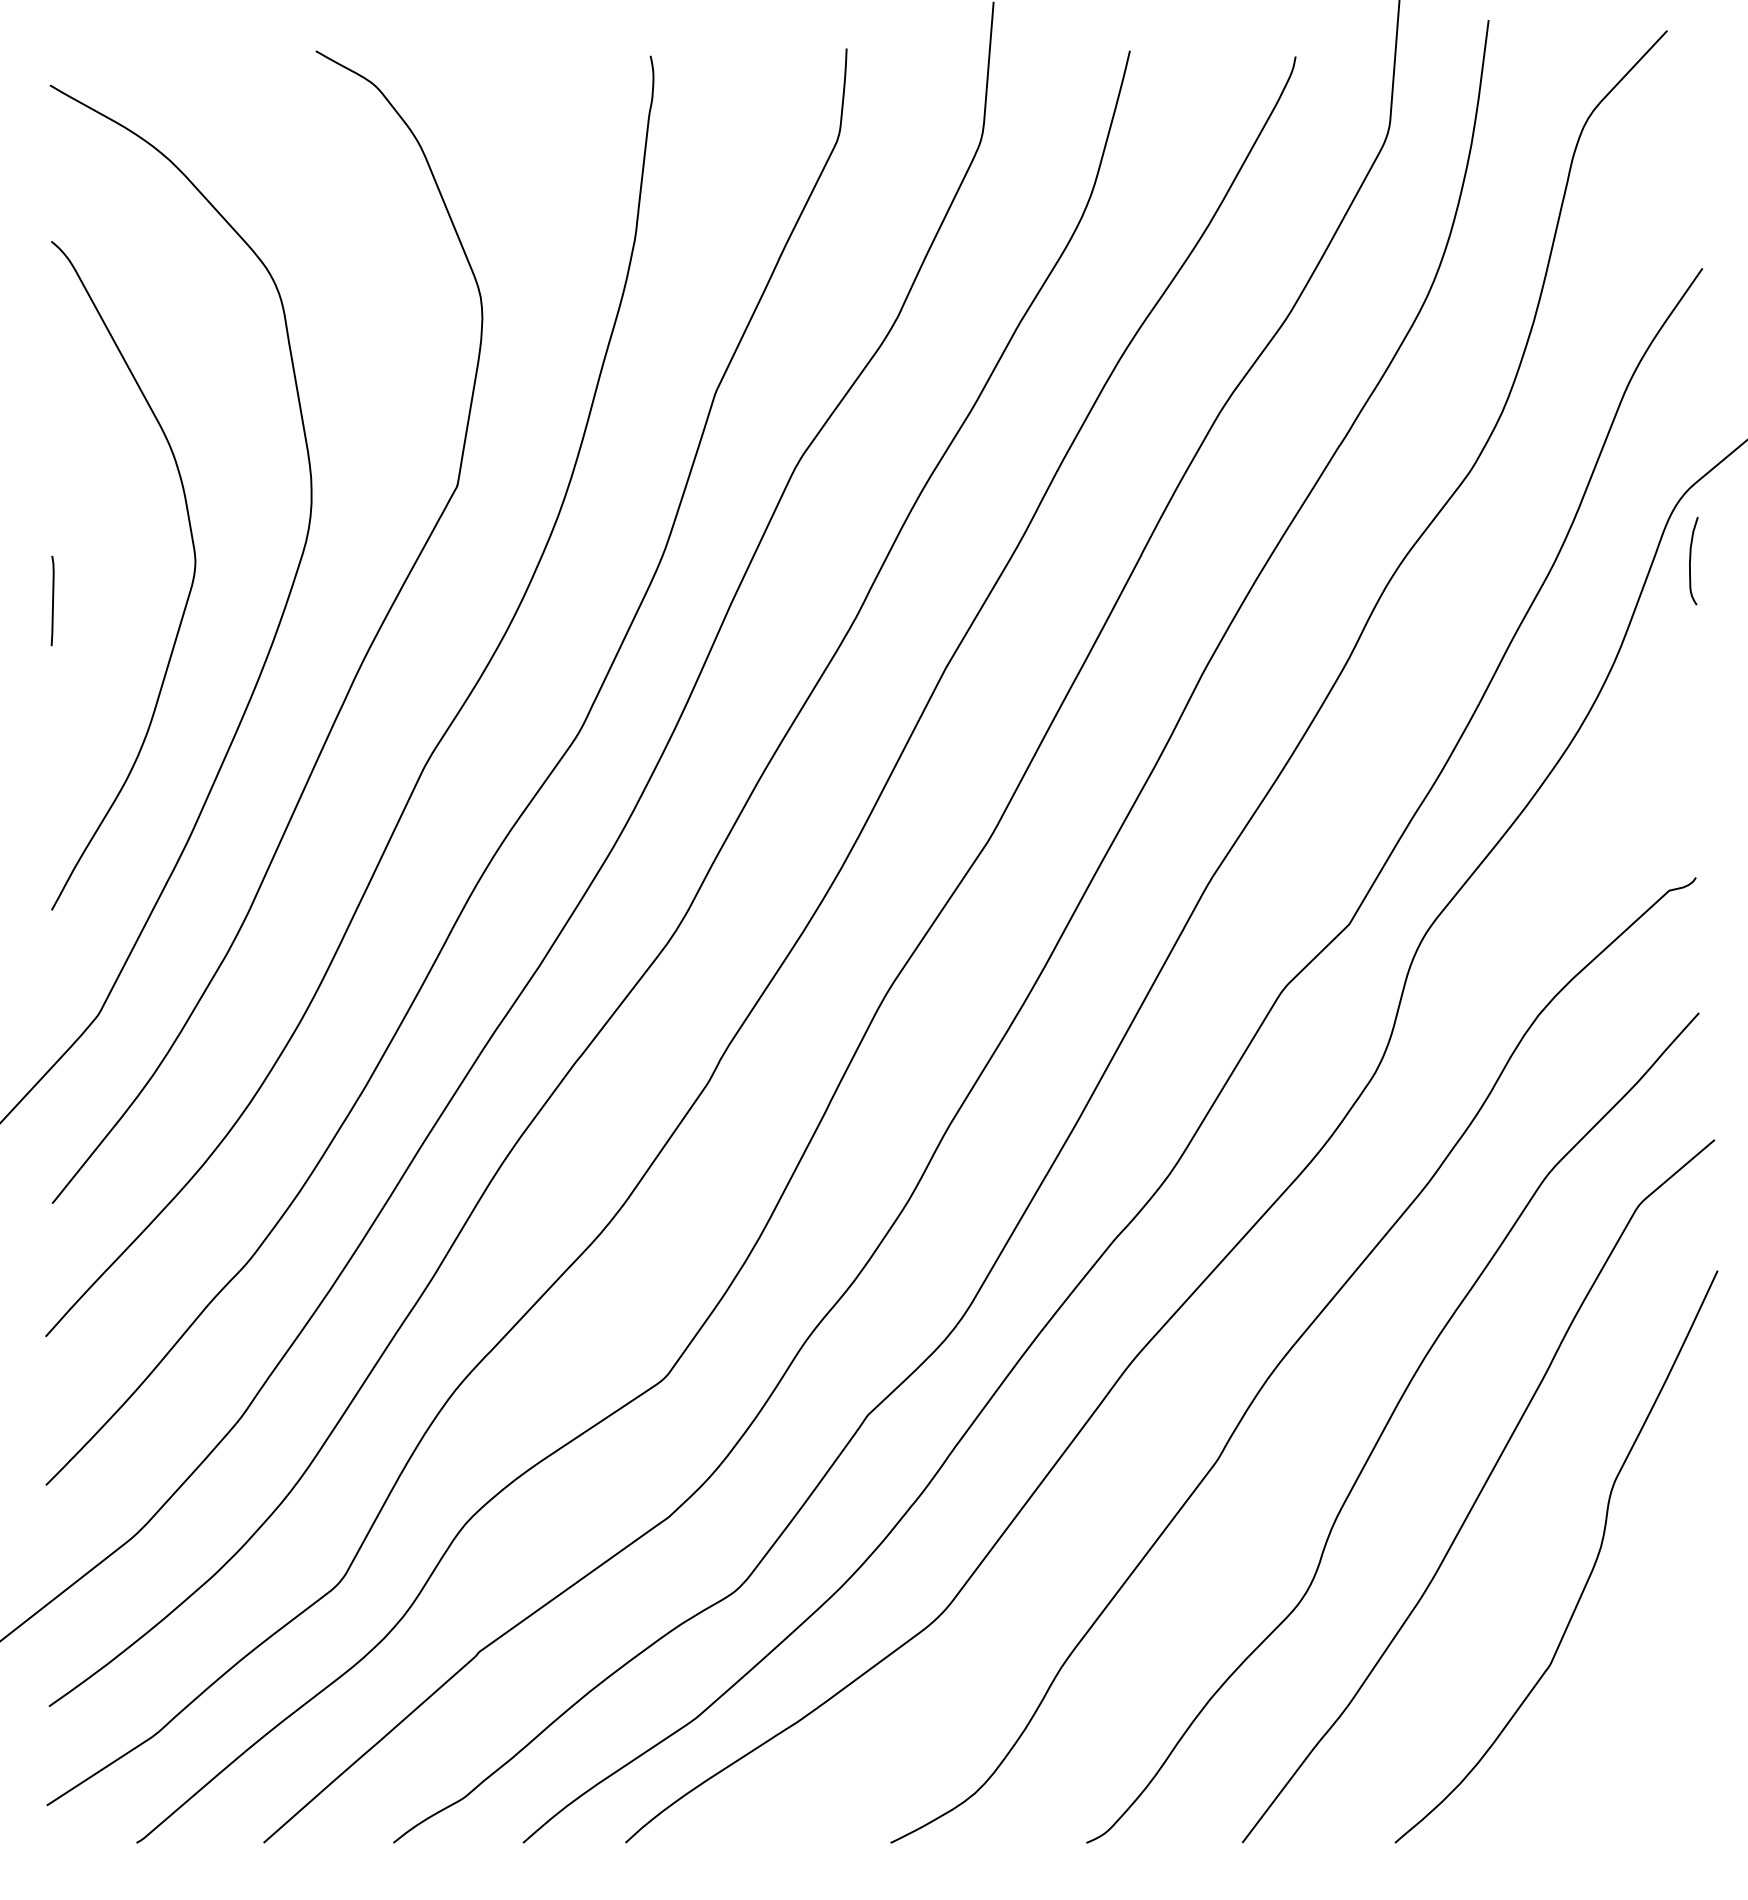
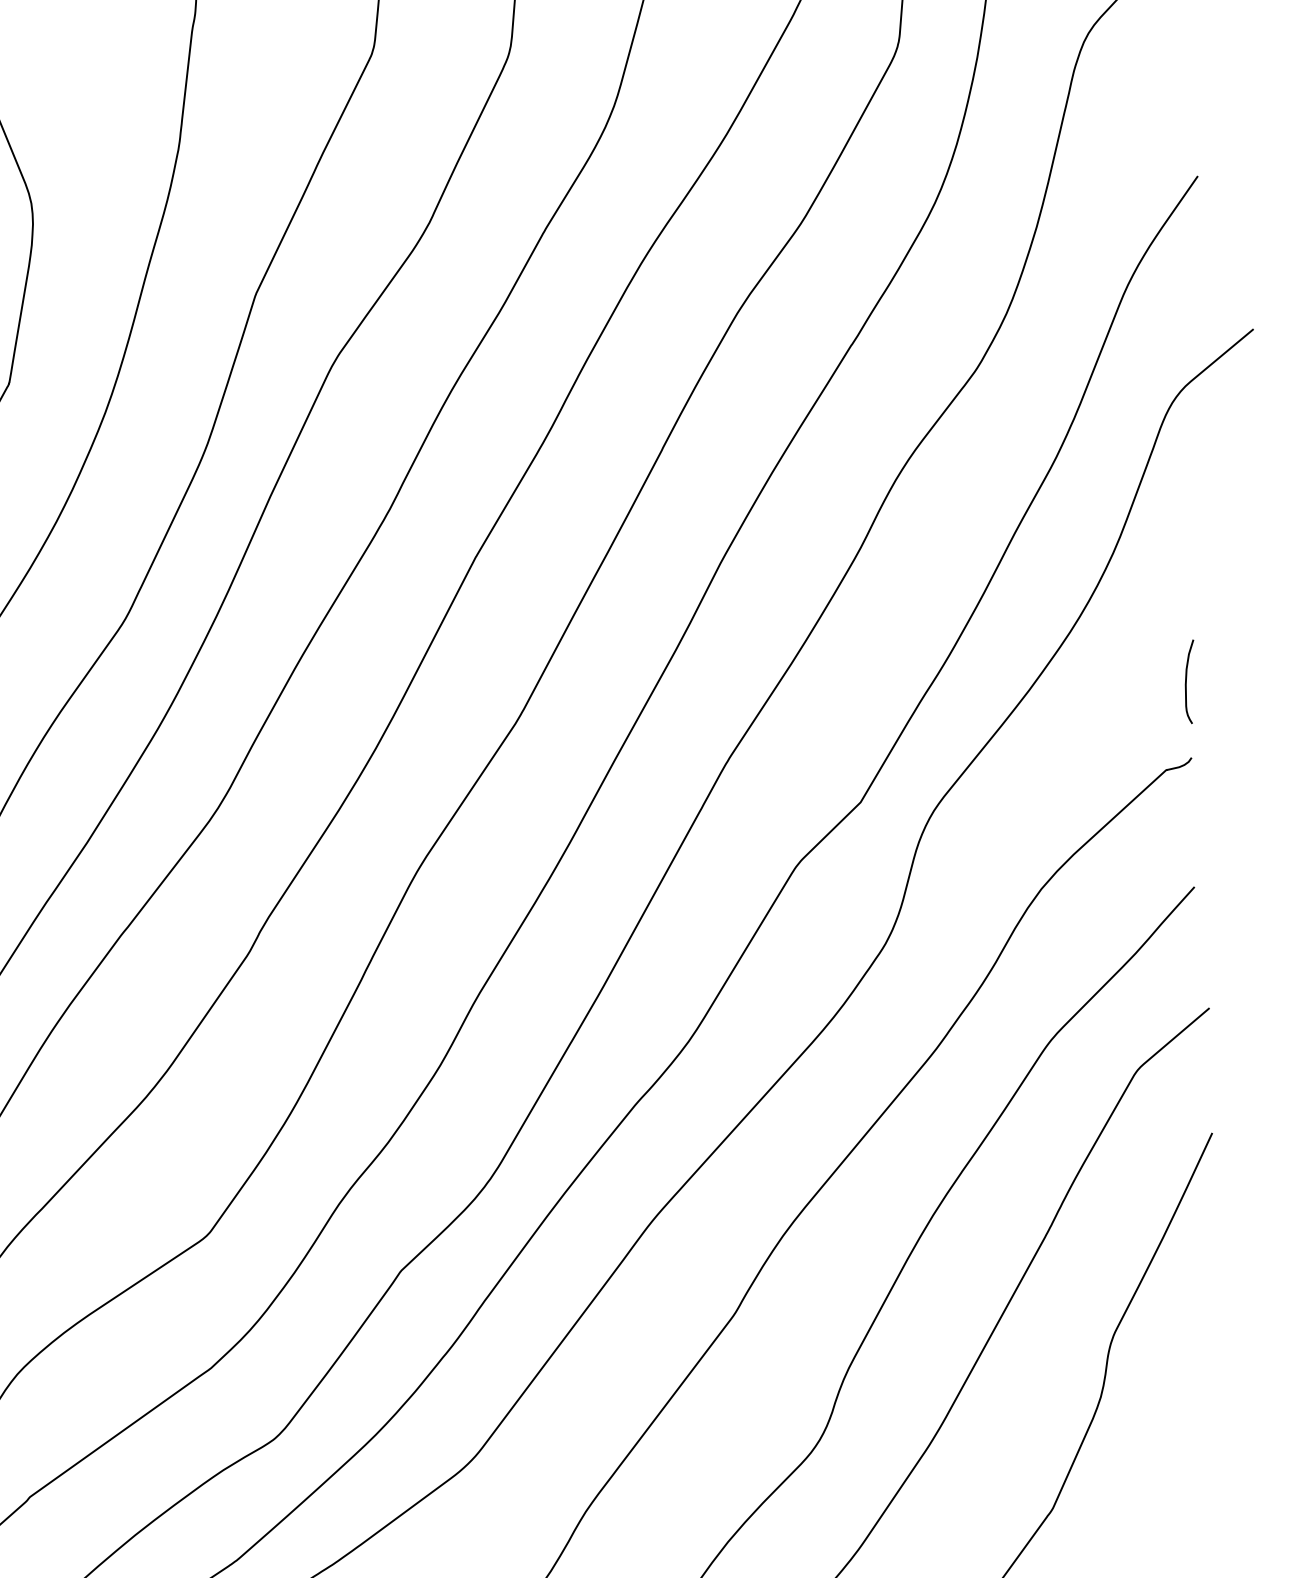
curve: (1691, 558) -> (1187, 679), moved

